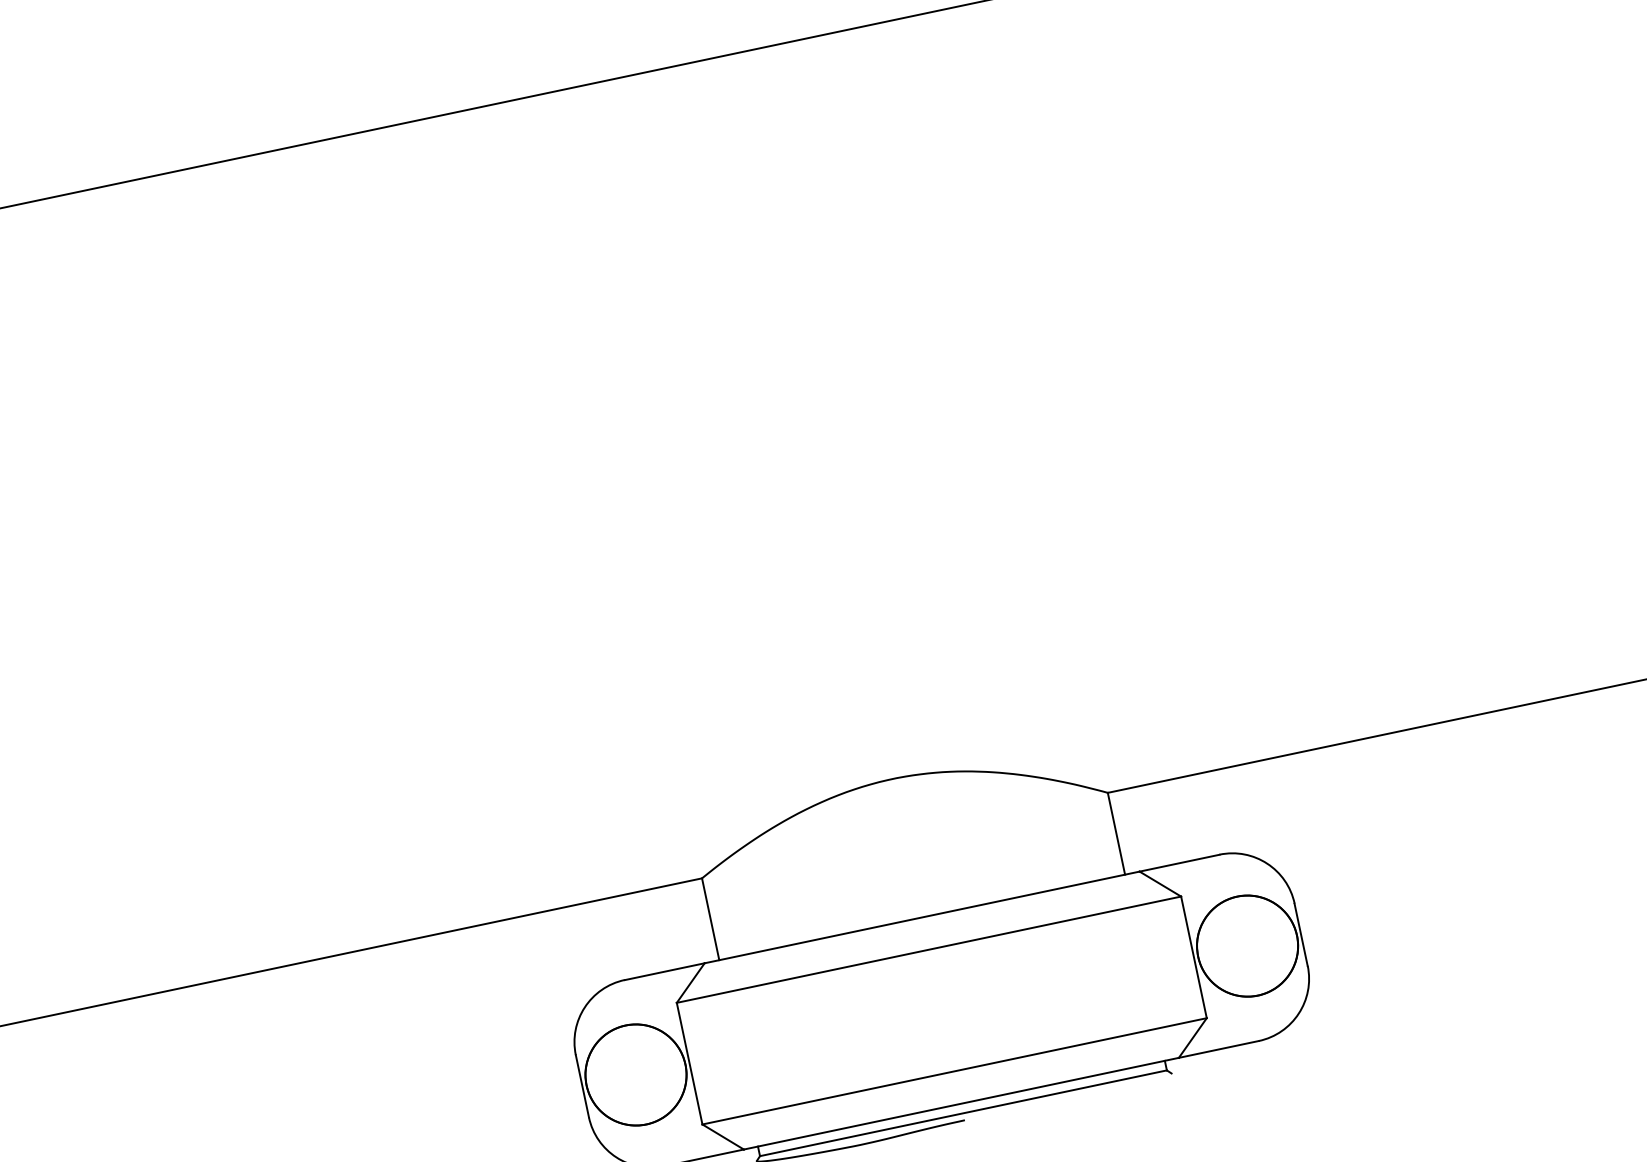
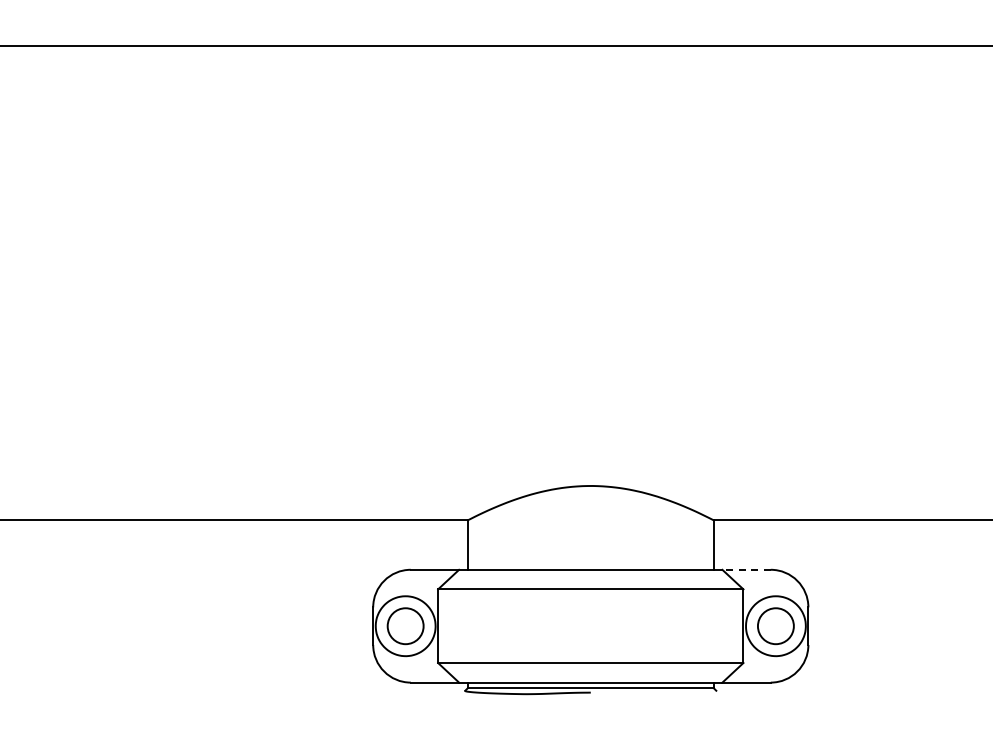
line: (1179, 862) -> (746, 569), solid -> dashed
circle: (1246, 946) -> (775, 626), size x0.6
circle: (635, 1075) -> (405, 626), size x0.6

